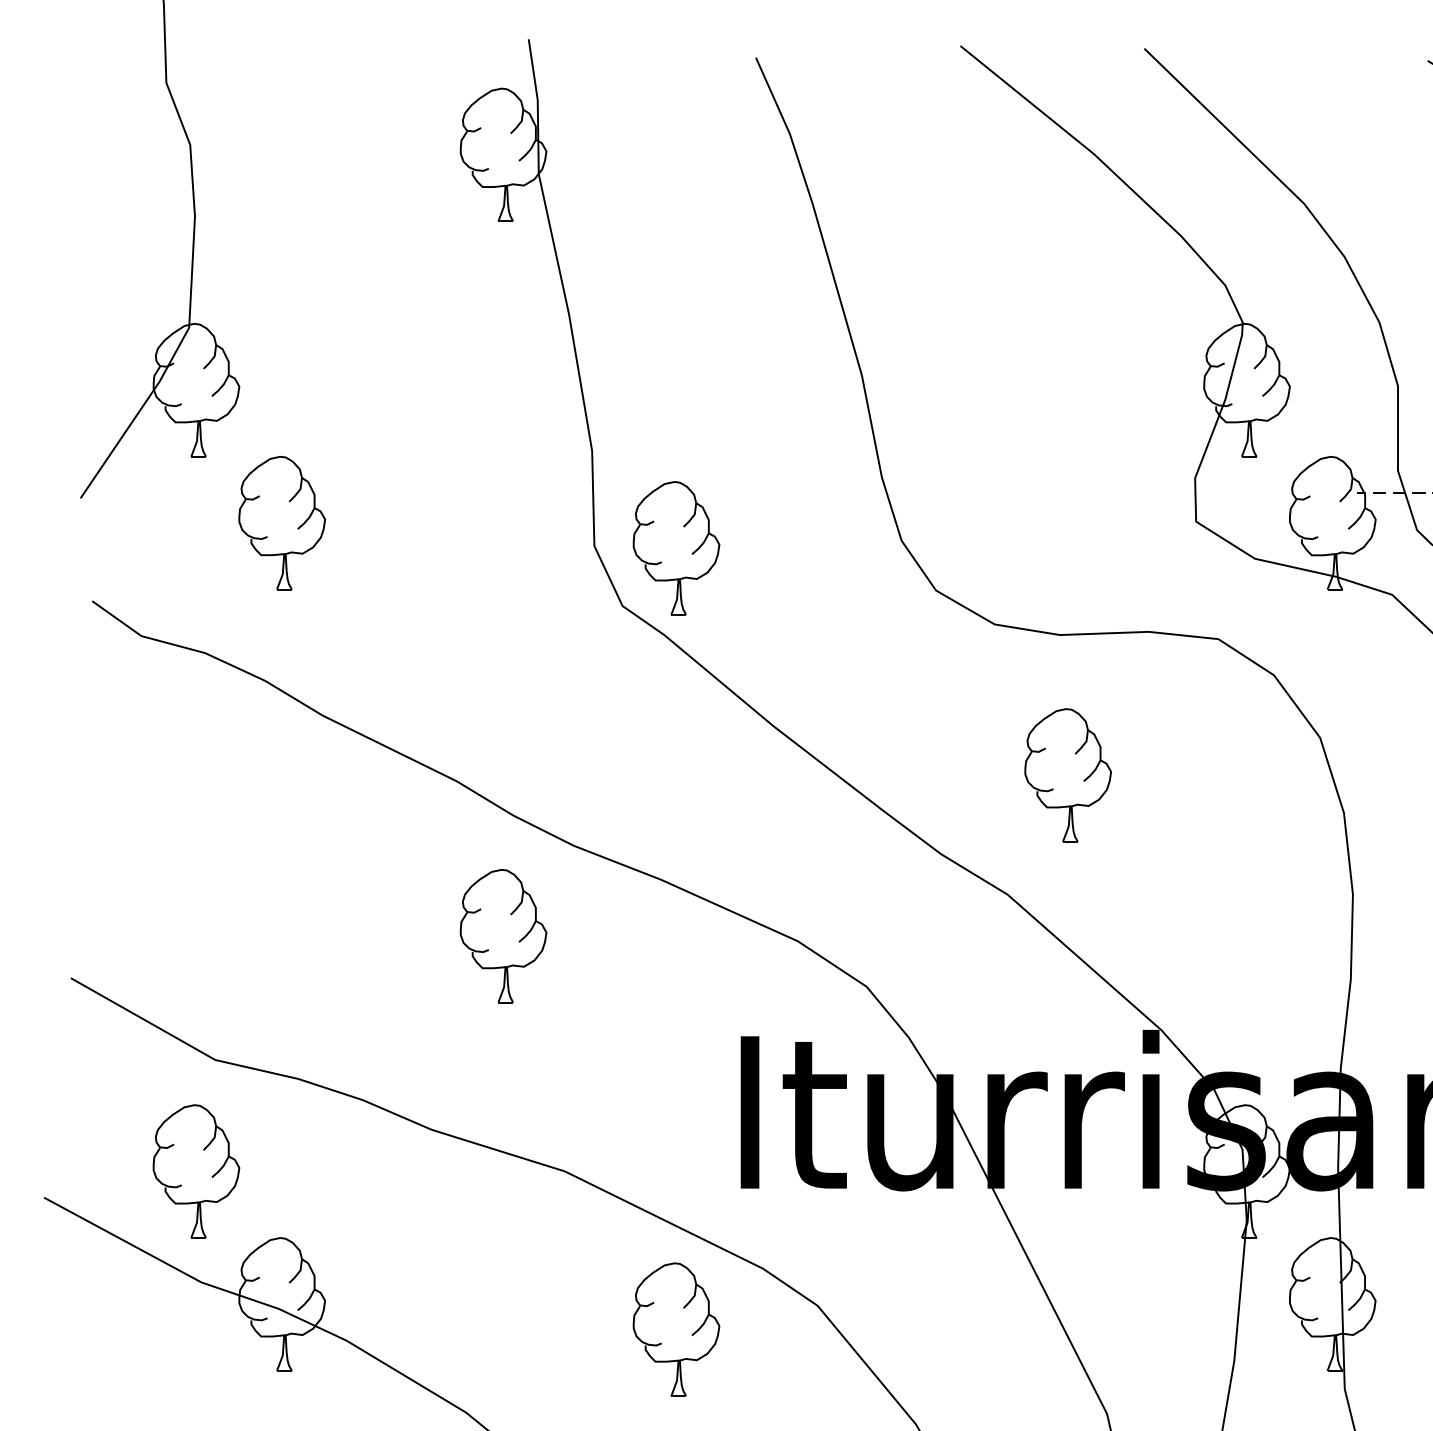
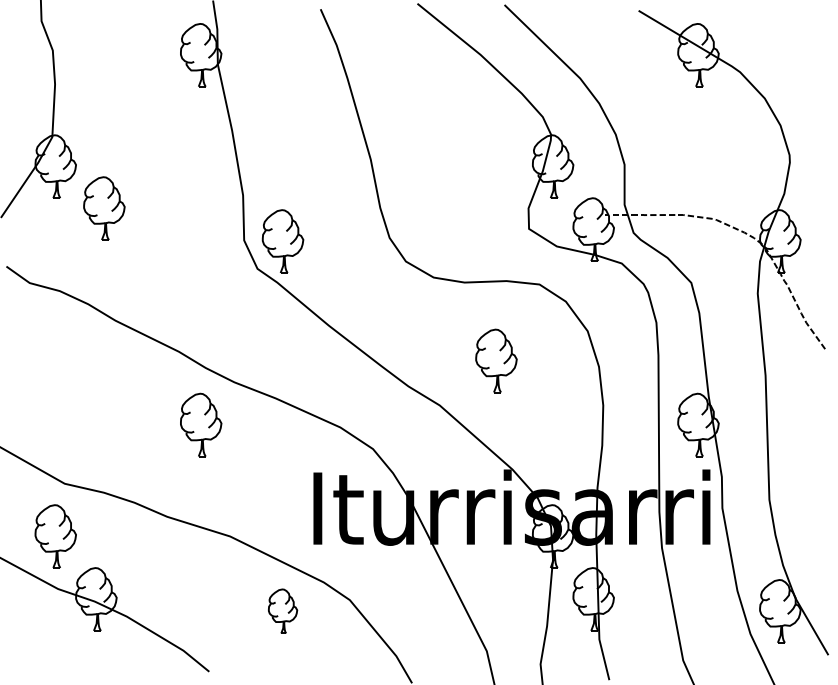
part: (282, 522) -> (104, 208), moved
part: (1068, 774) -> (496, 360), moved
part: (675, 1329) -> (282, 611), size x0.7

